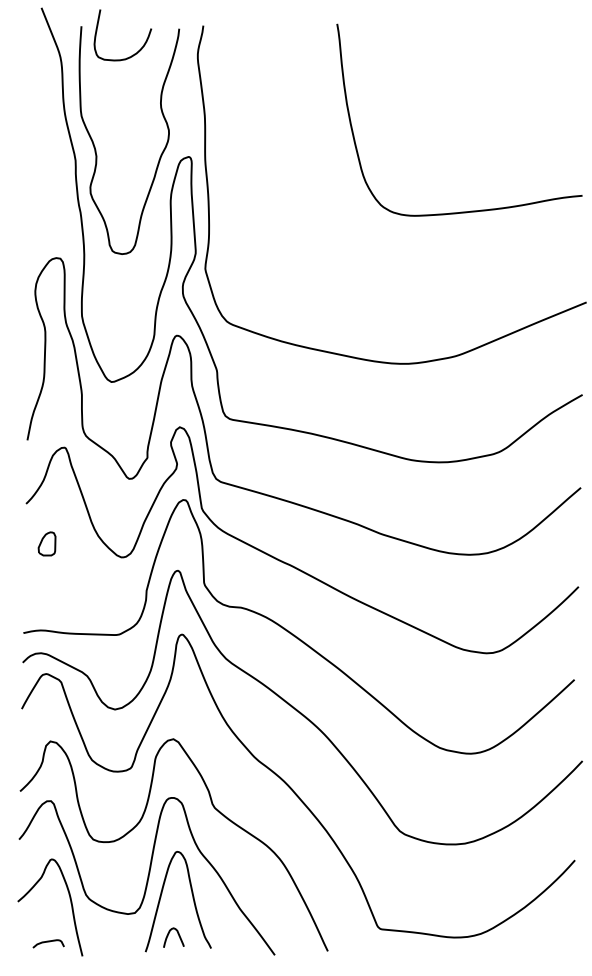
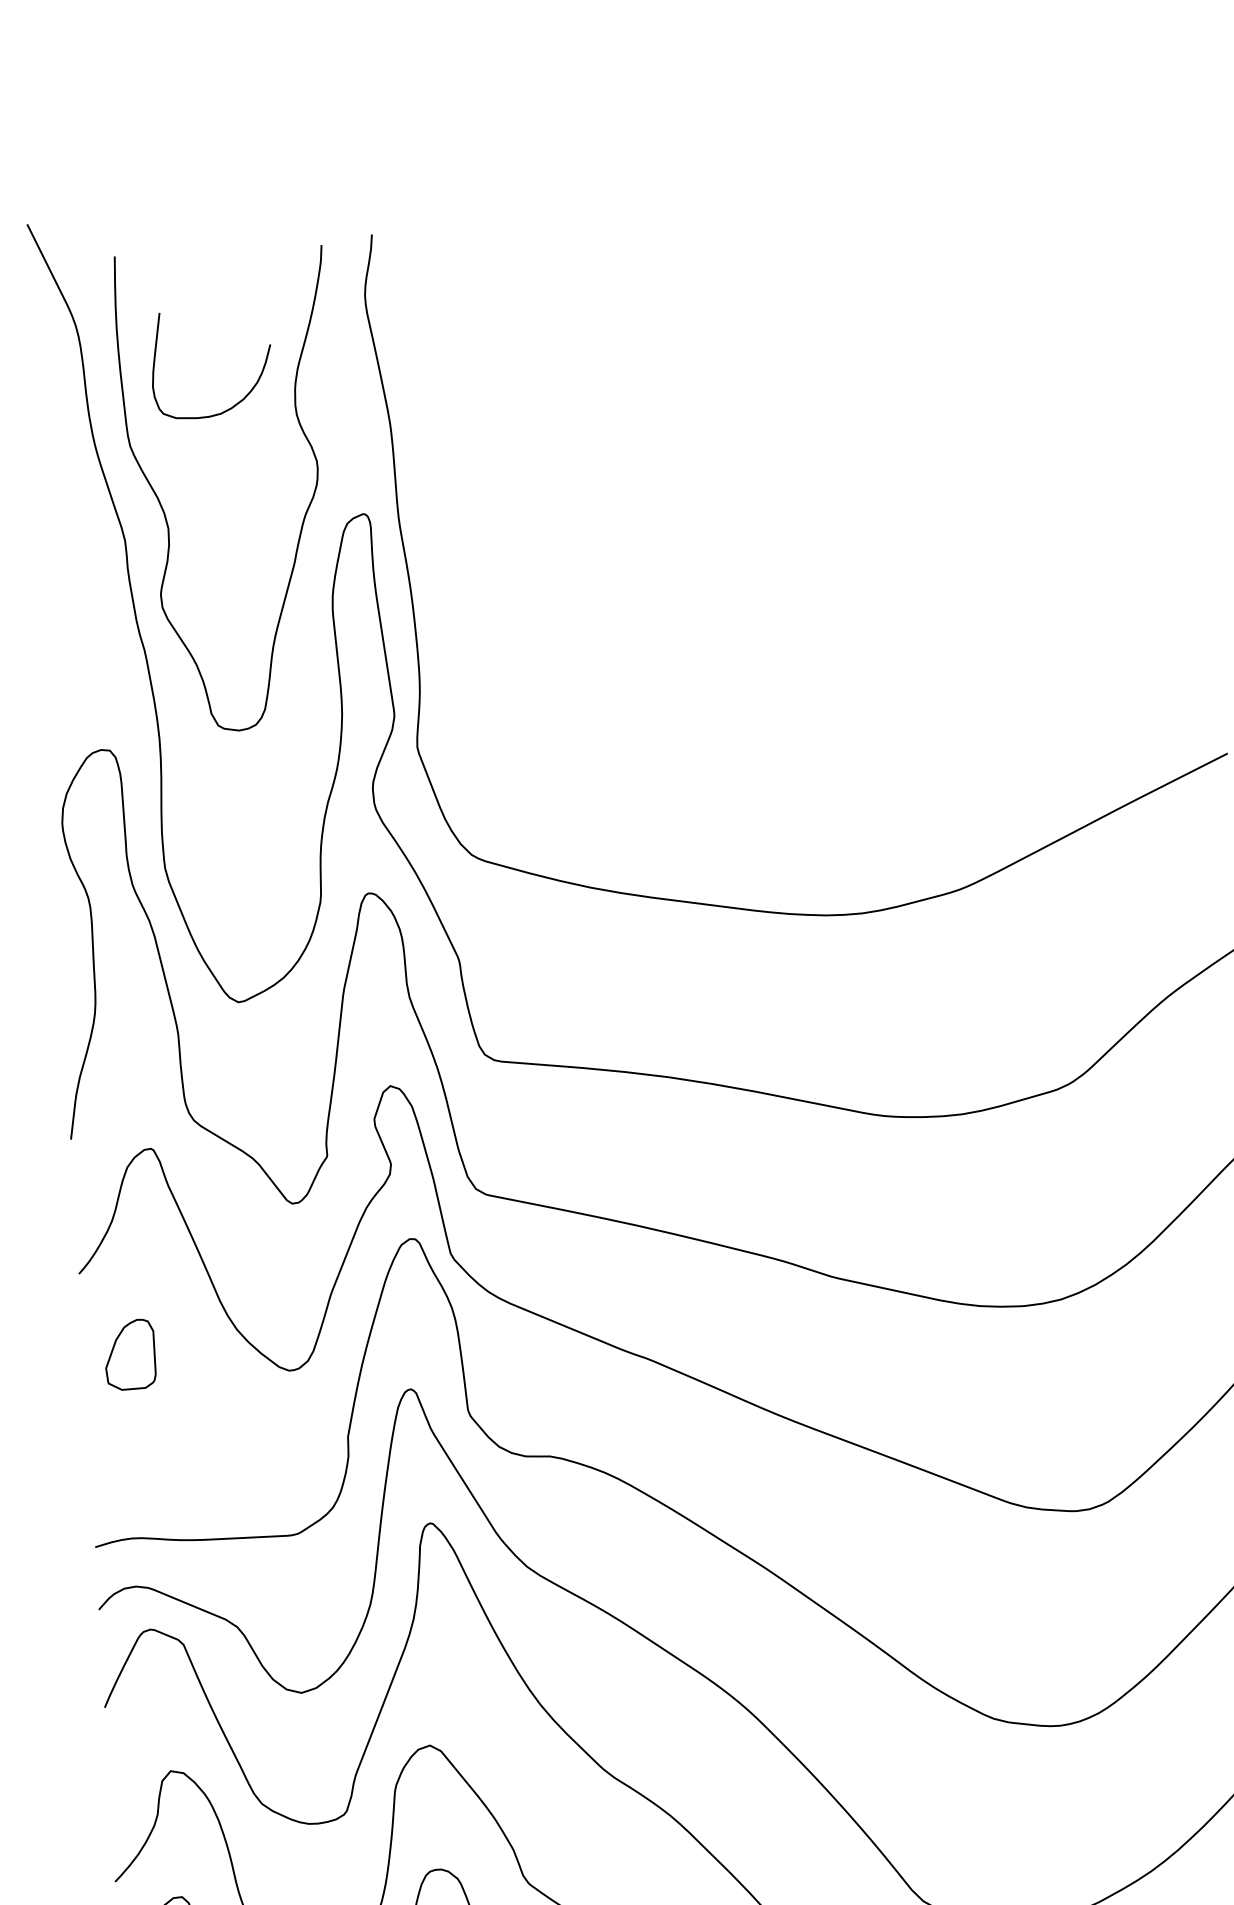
curve: (132, 54) -> (234, 402), moved
curve: (470, 210) -> (967, 579), removed
part: (46, 543) -> (128, 1354), size x1.4

